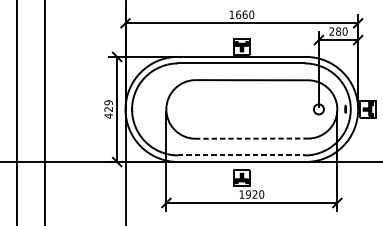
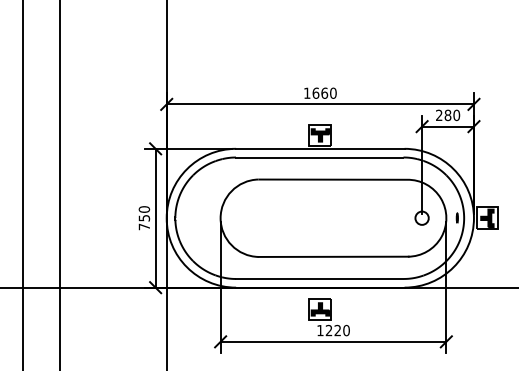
text: (108, 109) -> (144, 218), 429 -> 750
line: (252, 138) -> (334, 256), dashed -> solid
line: (241, 155) -> (319, 278), dashed -> solid
text: (248, 194) -> (328, 330), 1920 -> 1220

